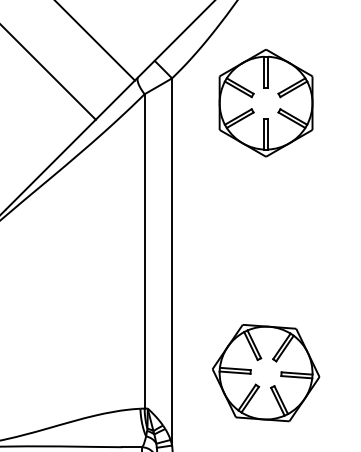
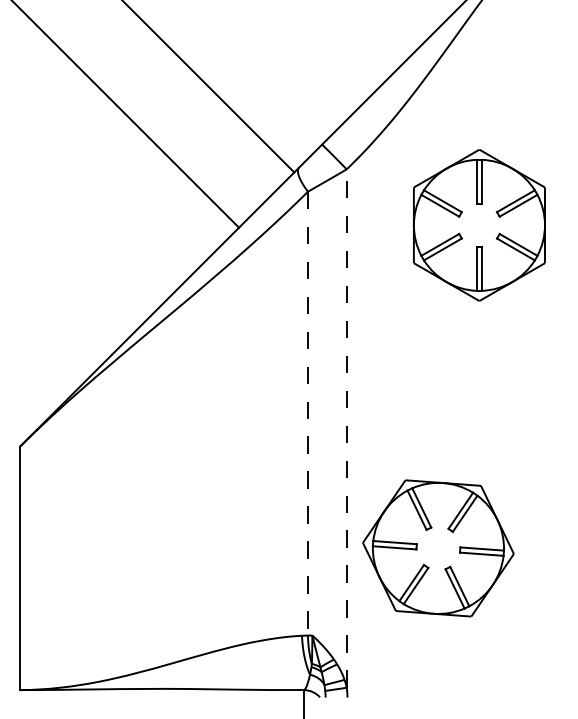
part: (266, 103) -> (479, 225), moved
line: (144, 251) -> (307, 413), solid -> dashed
line: (171, 261) -> (346, 428), solid -> dashed
part: (266, 373) -> (438, 548), moved

